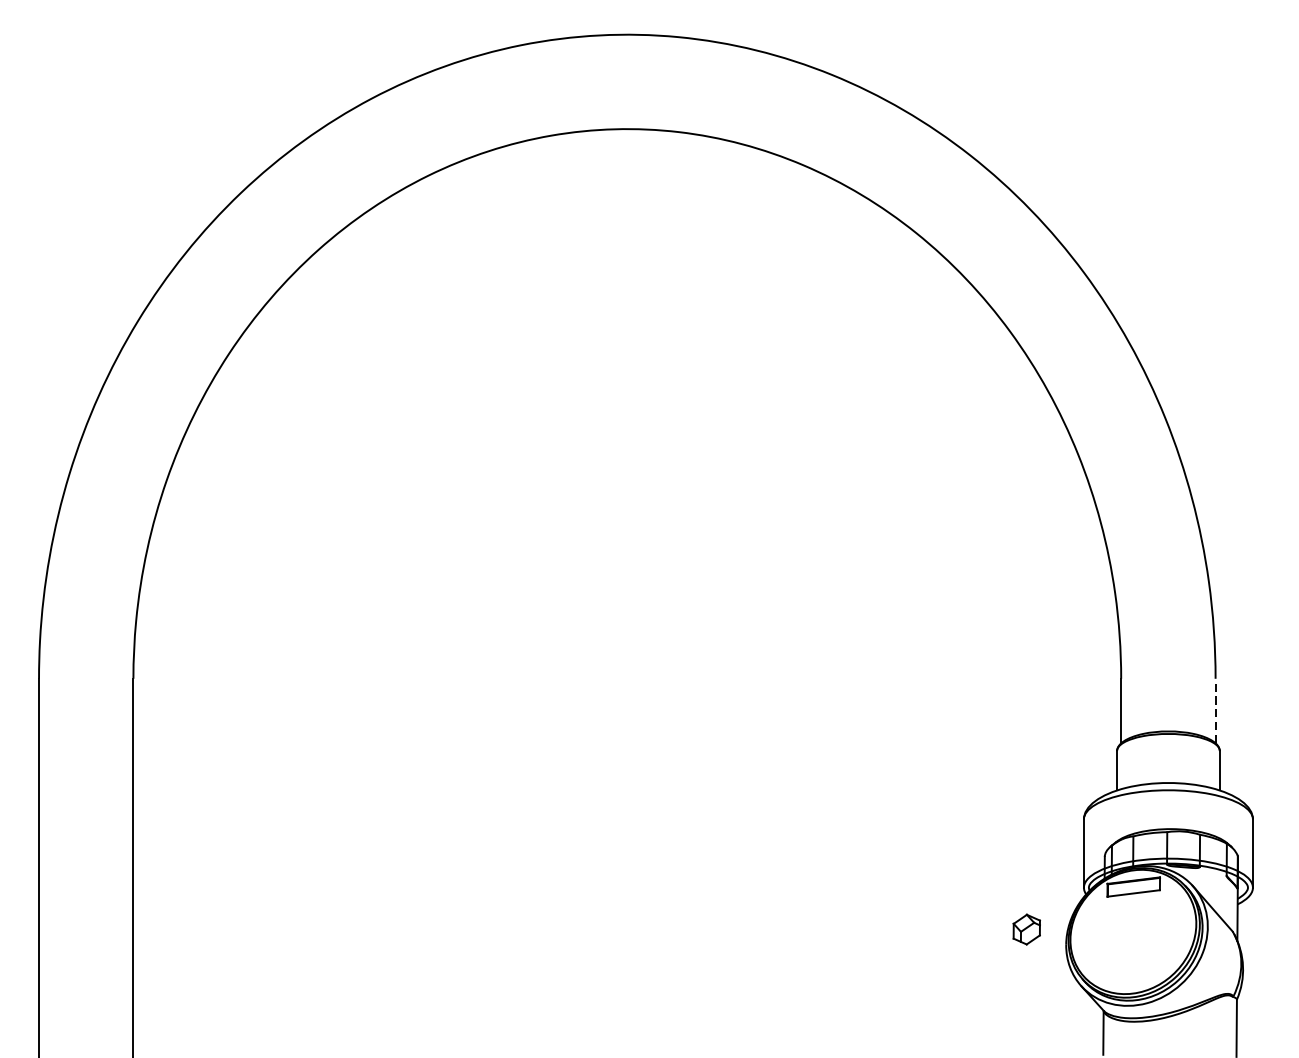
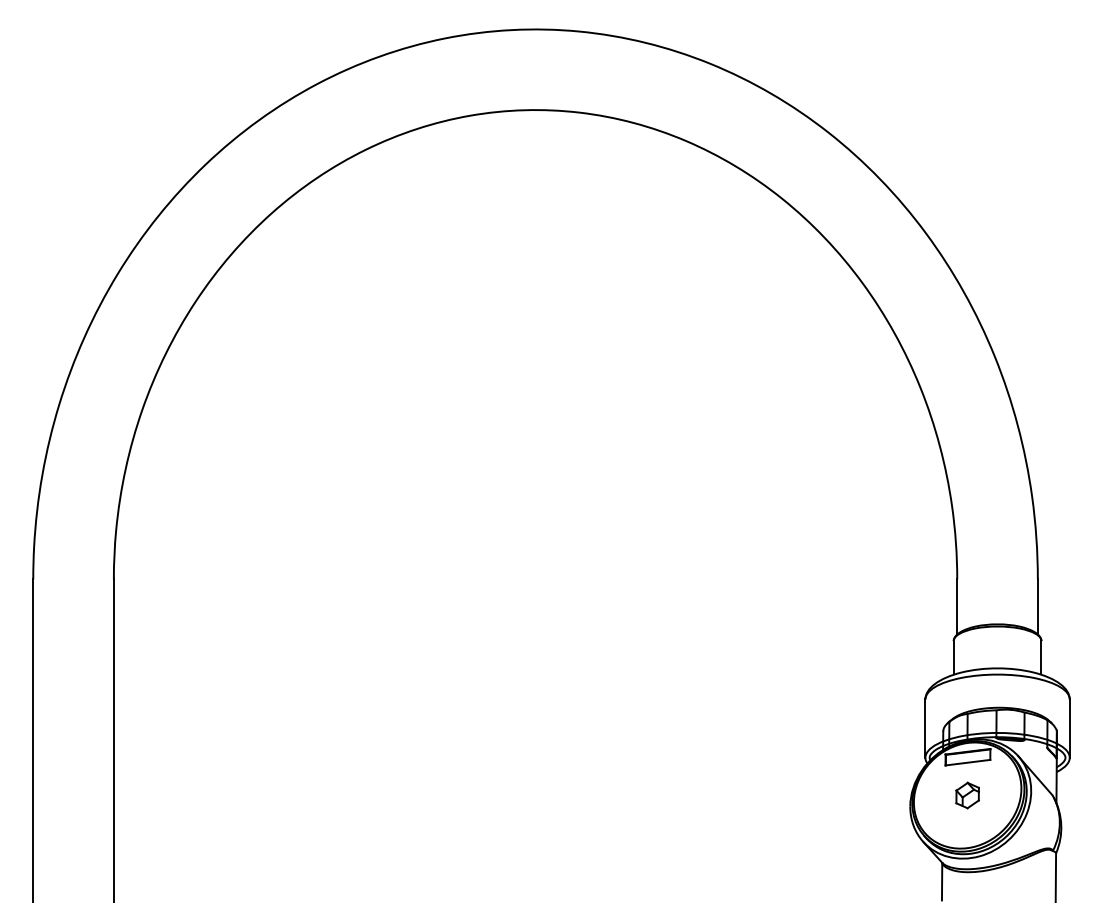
line: (1215, 710) -> (1037, 606), dashed -> solid
part: (1026, 929) -> (967, 795), moved

